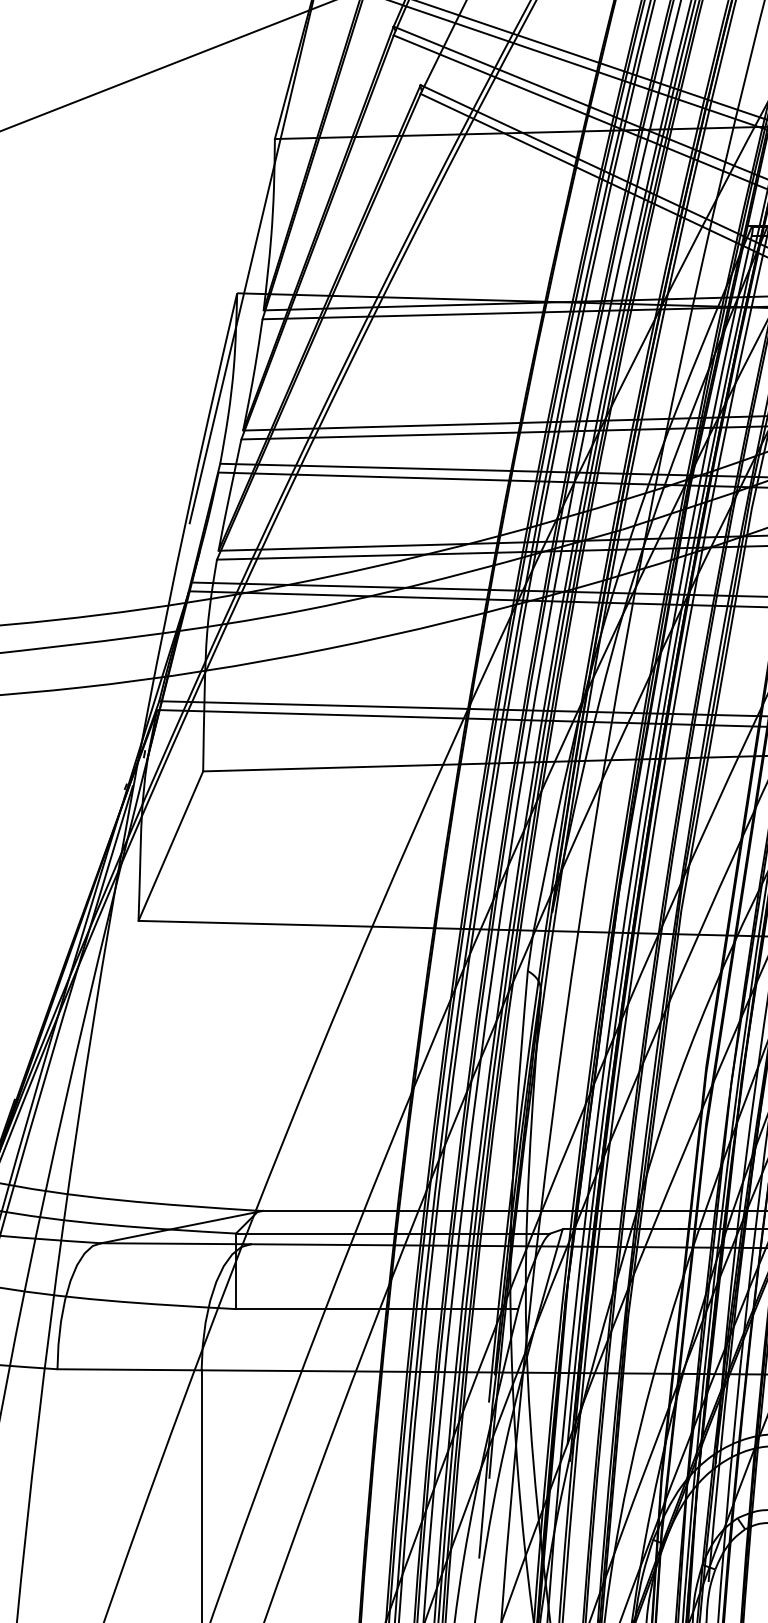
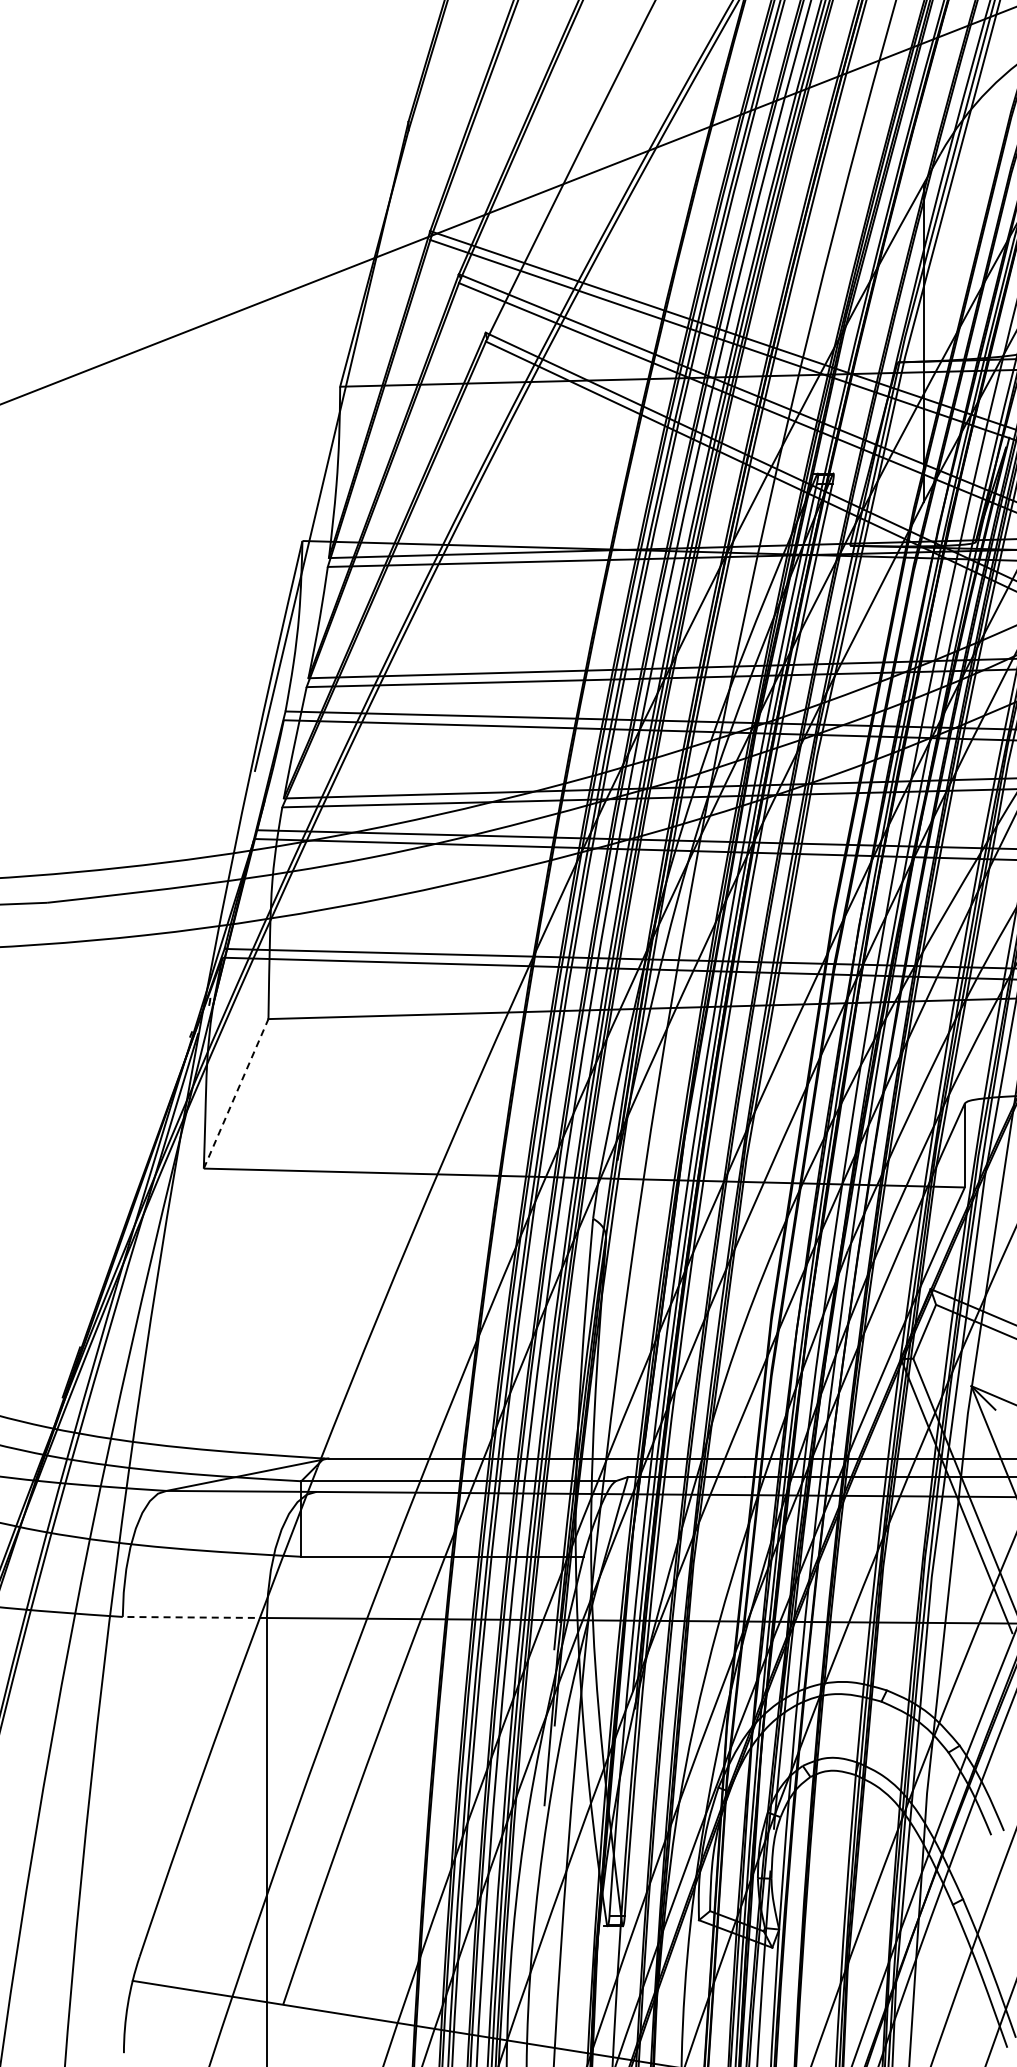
line: (171, 845) -> (236, 1093), solid -> dashed
line: (129, 1369) -> (194, 1617), solid -> dashed

